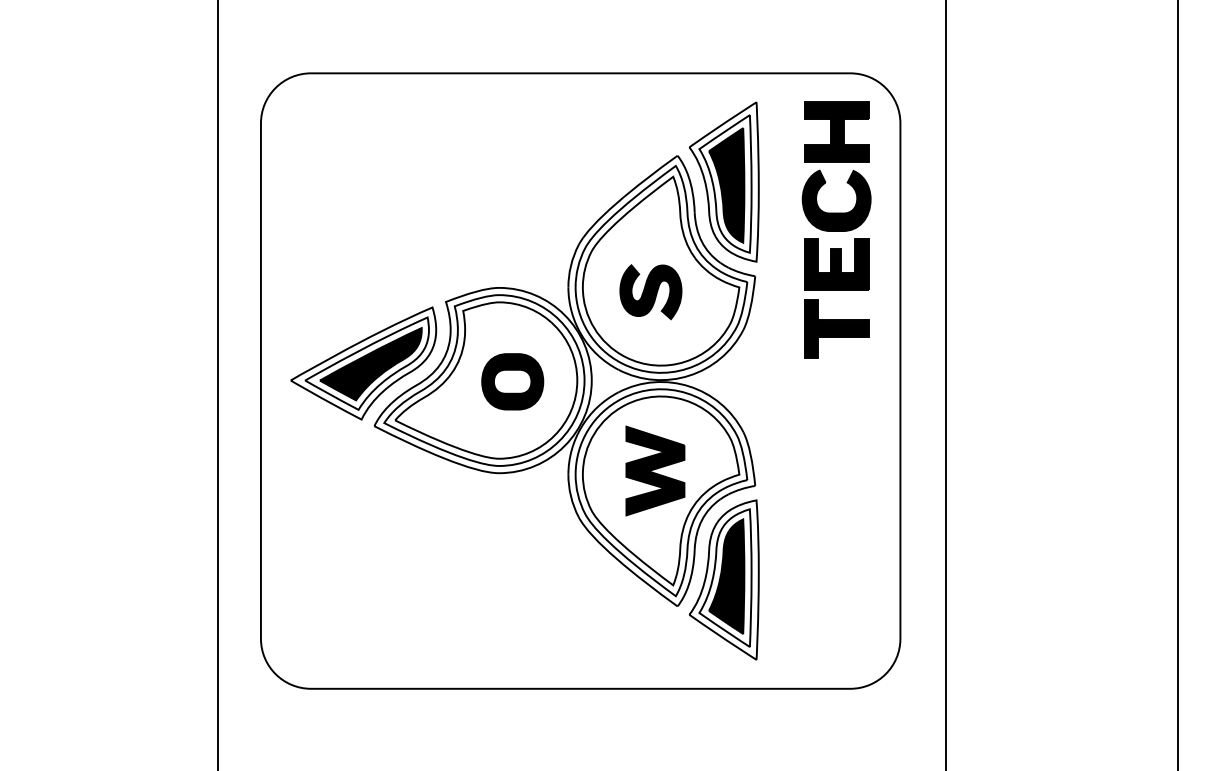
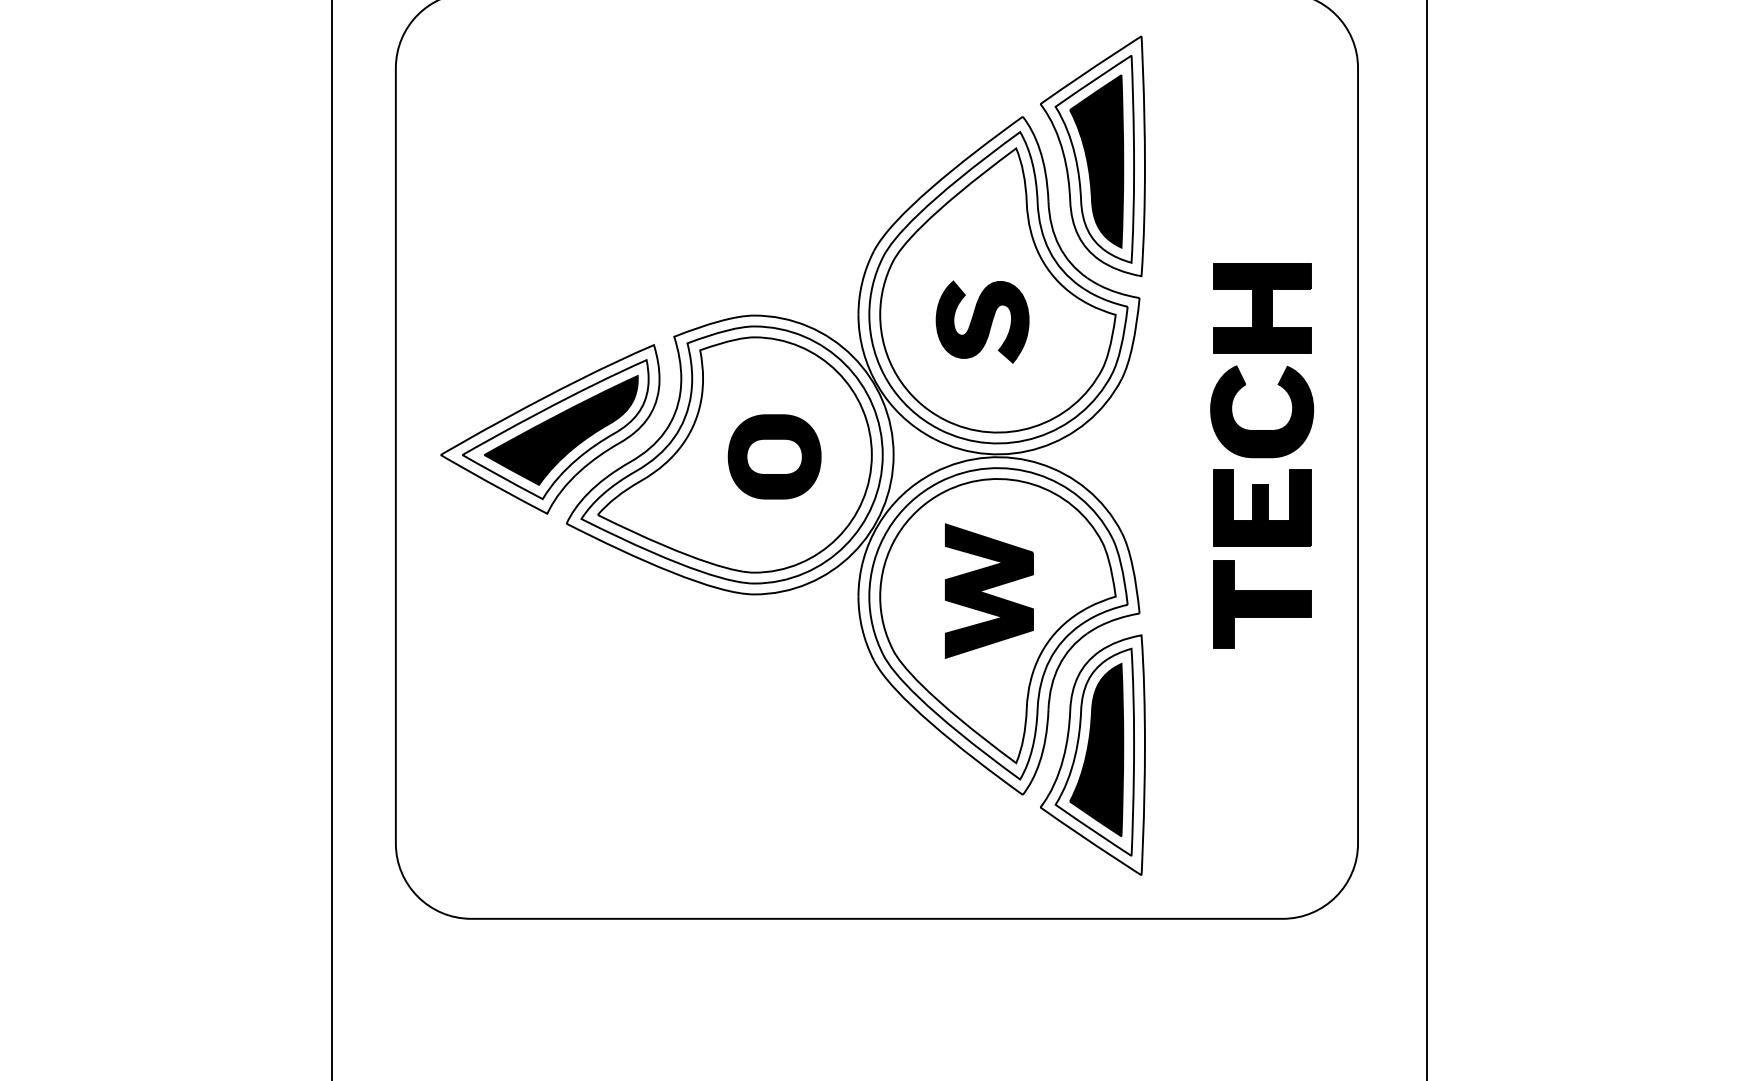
part: (836, 229) -> (1261, 454), moved

